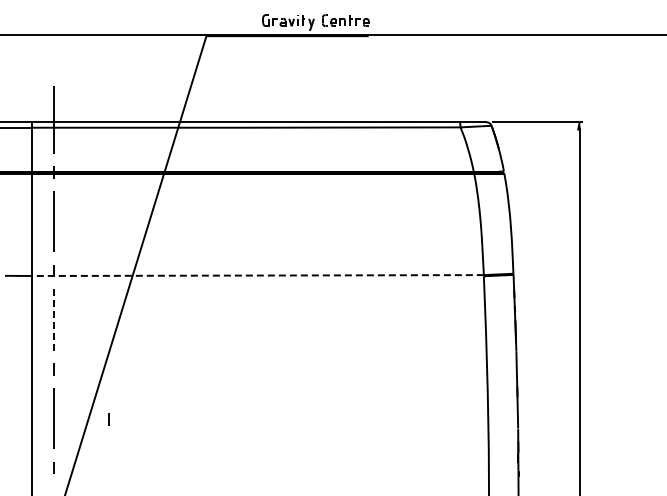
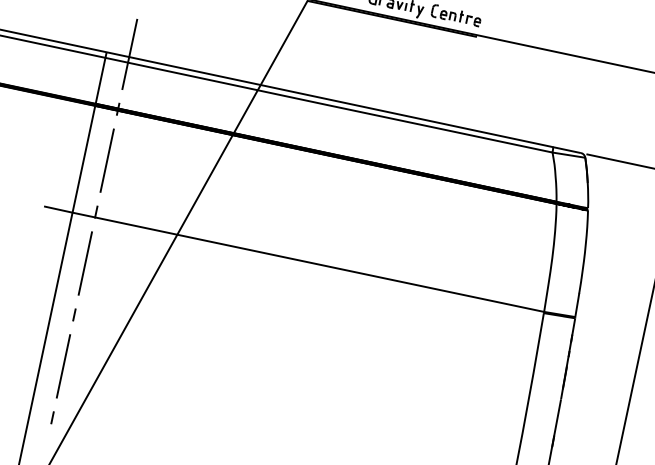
line: (258, 275) -> (308, 262), dashed -> solid
line: (53, 320) -> (84, 263), dashed -> solid
line: (108, 419) -> (120, 379), removed

